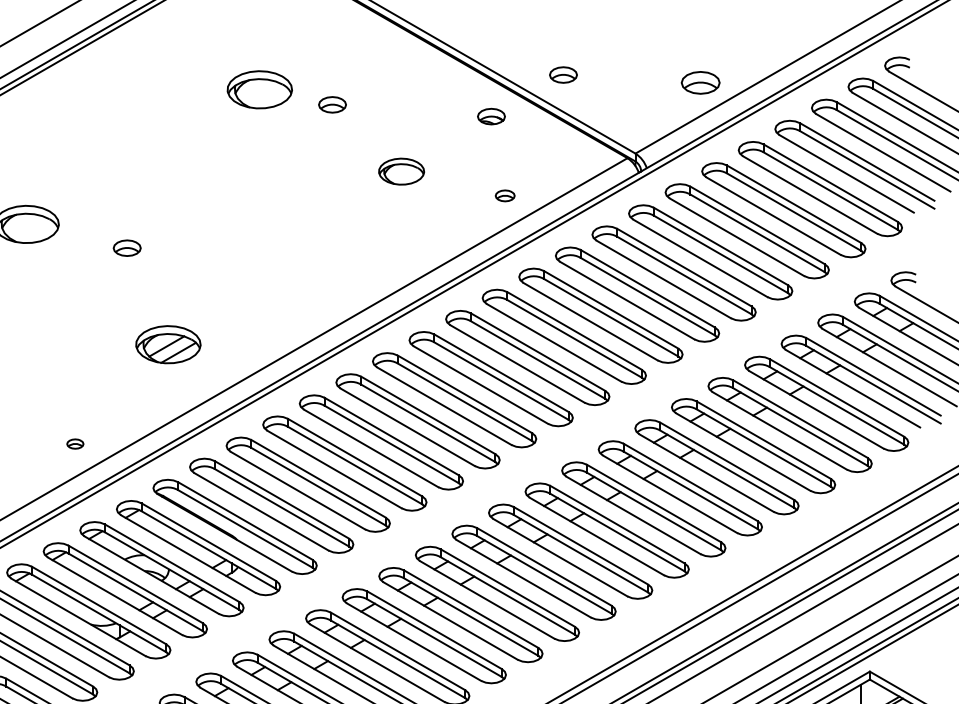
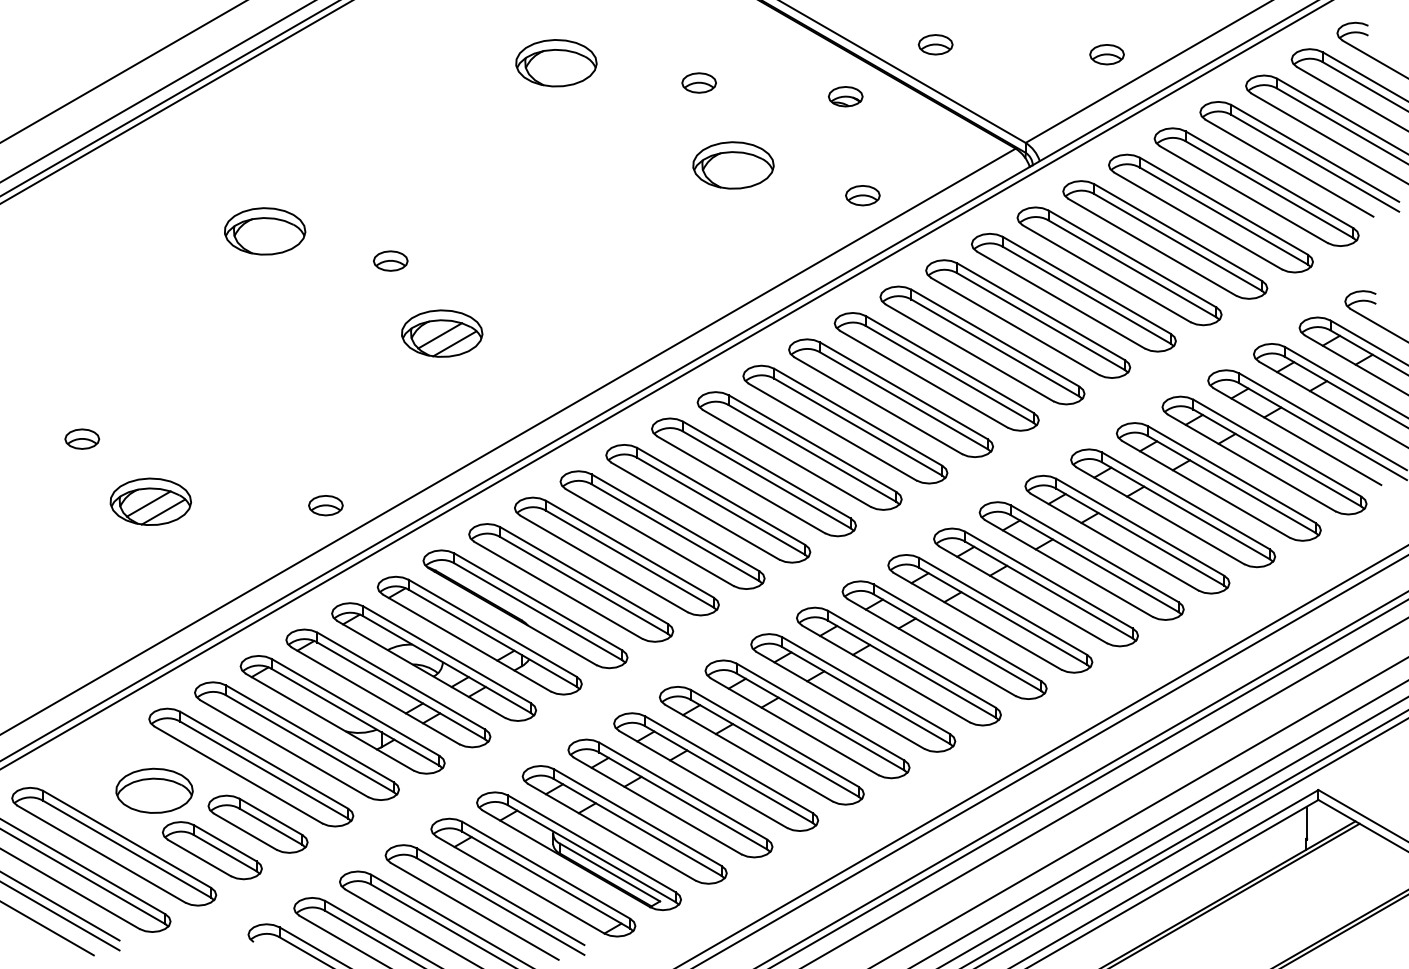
part: (700, 82) -> (1106, 54), size x0.71
part: (331, 104) -> (698, 82), moved
part: (401, 171) -> (733, 165), size x1.43
part: (504, 195) -> (862, 195), size x1.43
part: (168, 344) -> (442, 333), moved
part: (75, 443) -> (325, 505), size x1.67

